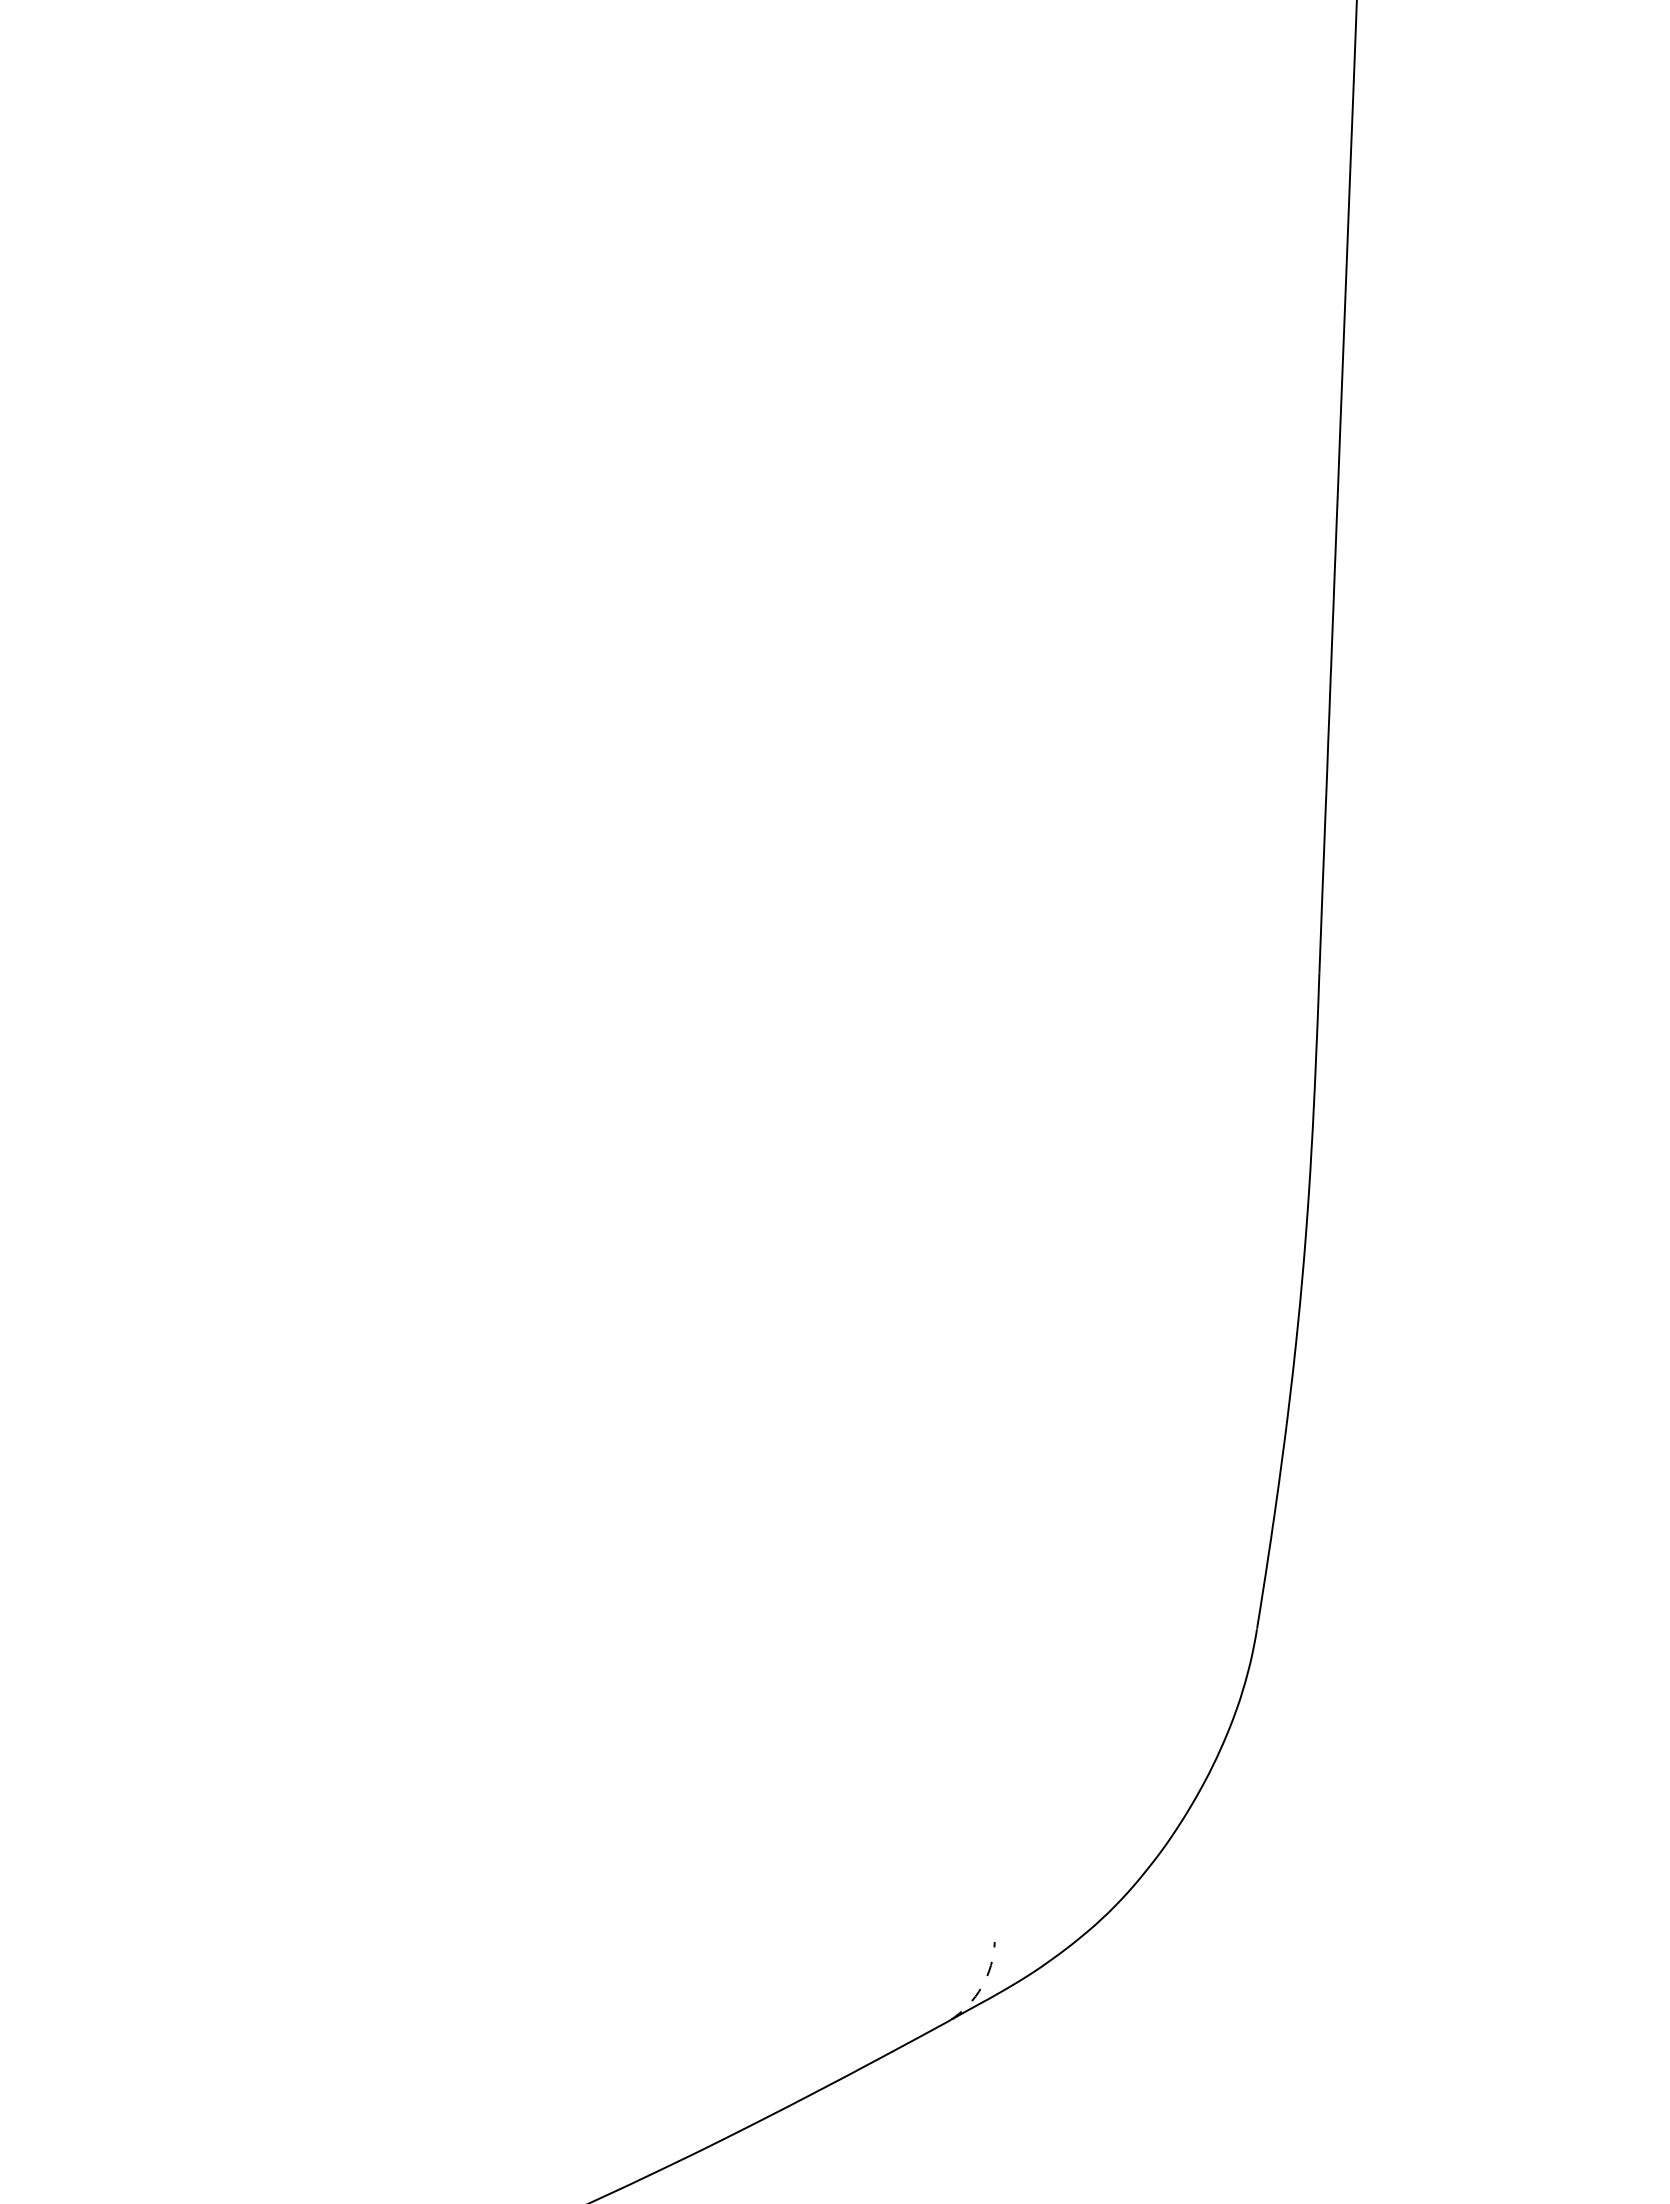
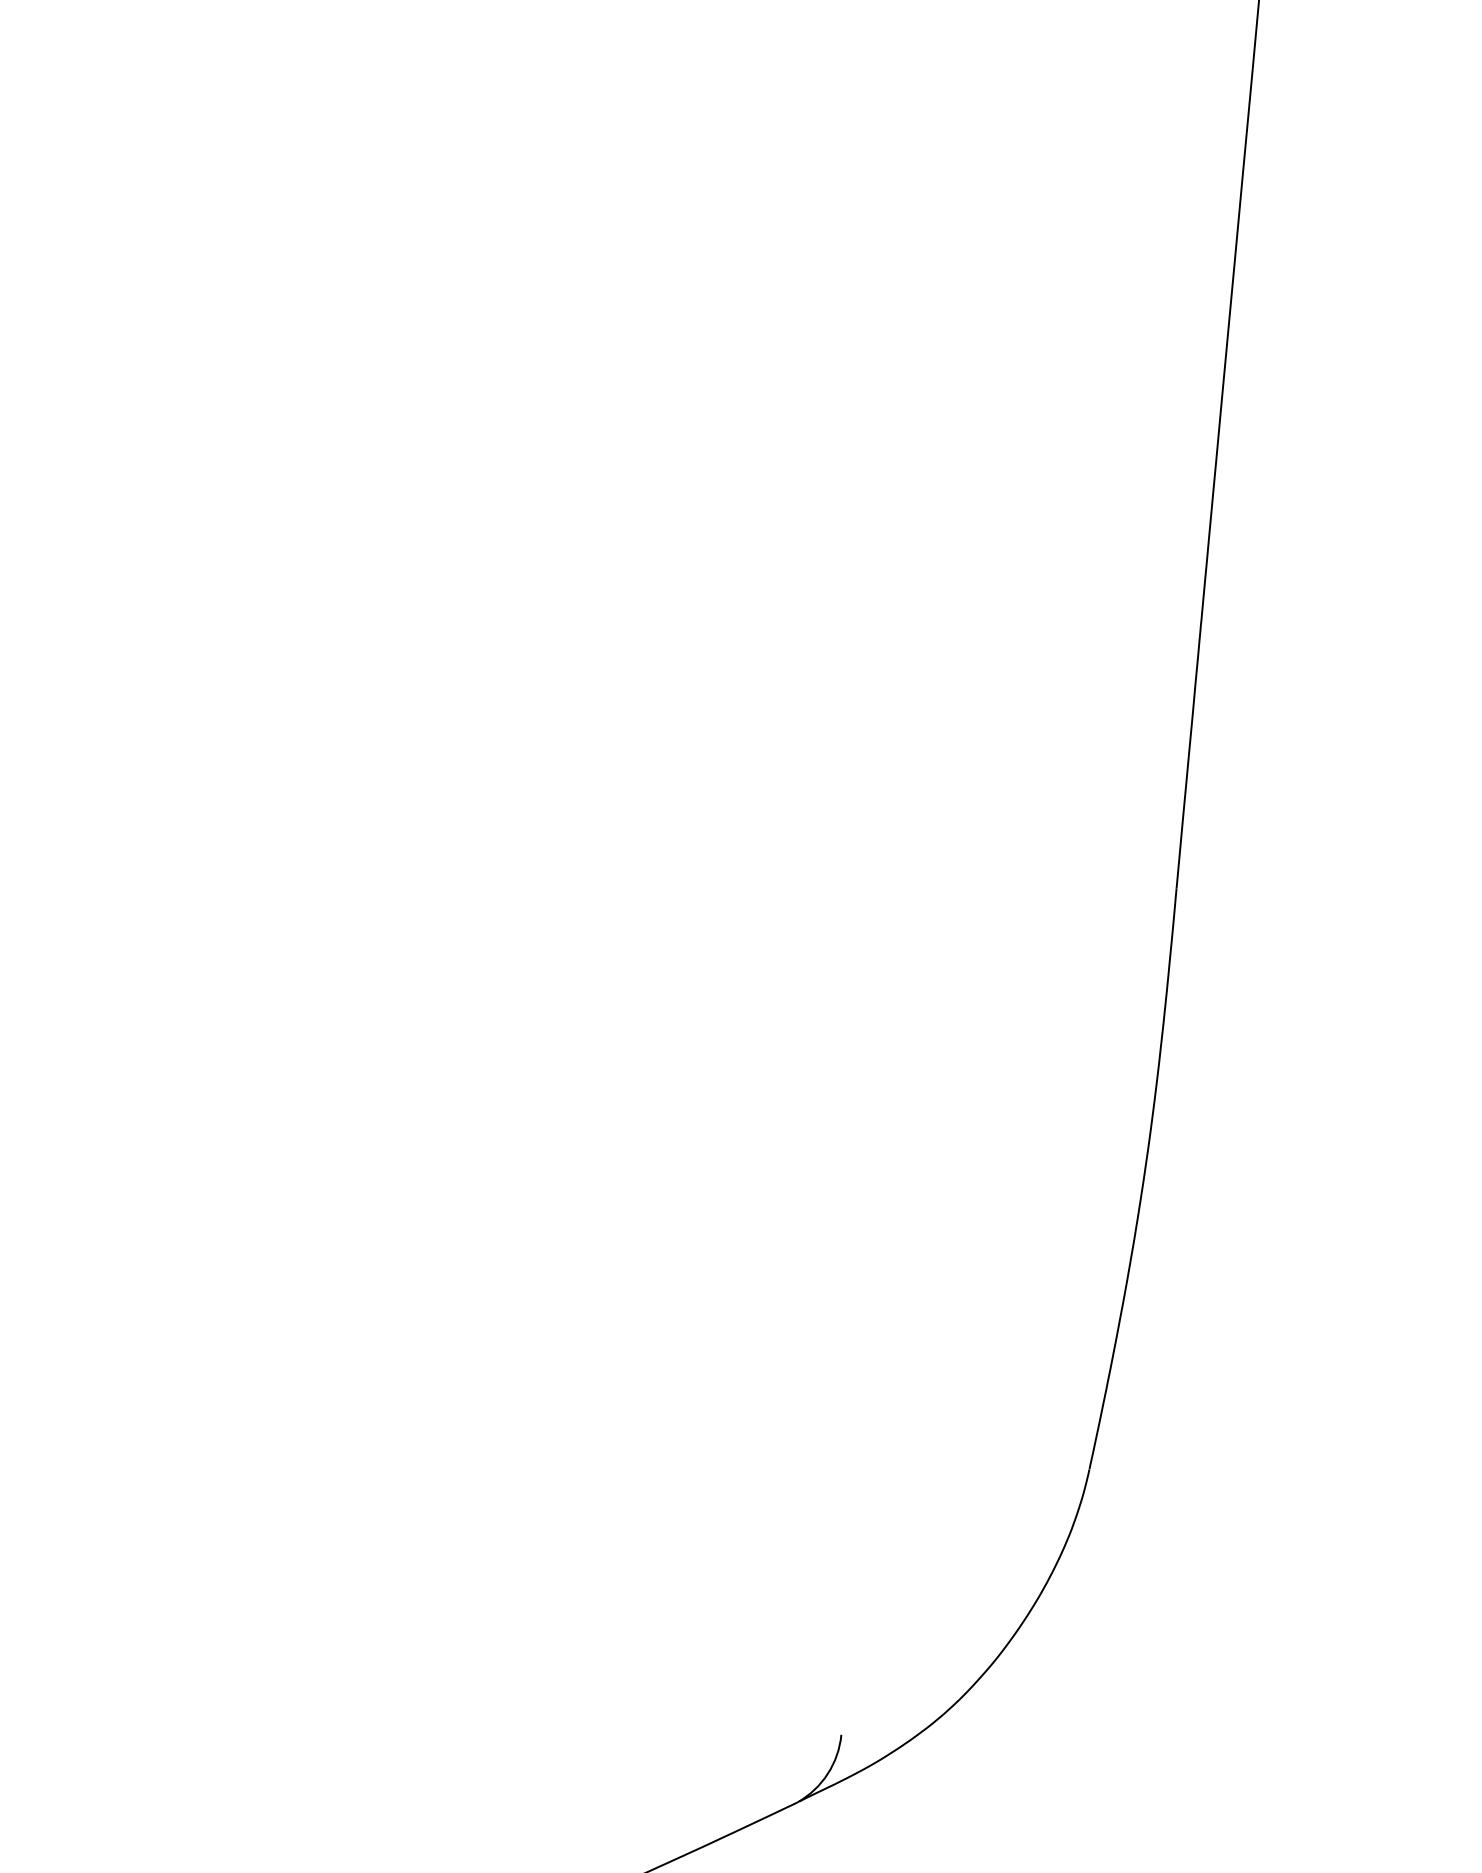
arc: (981, 1986) -> (827, 1773), dashed -> solid

